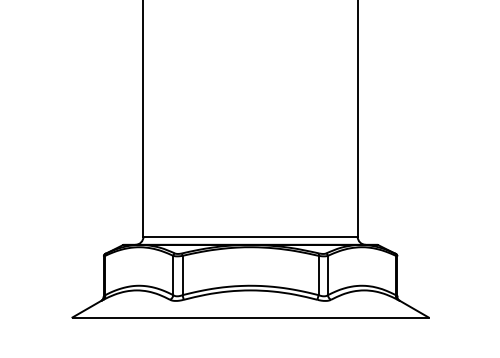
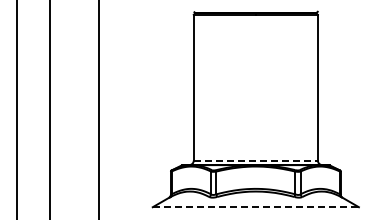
line: (251, 236) -> (256, 160), solid -> dashed
line: (251, 317) -> (256, 207), solid -> dashed

